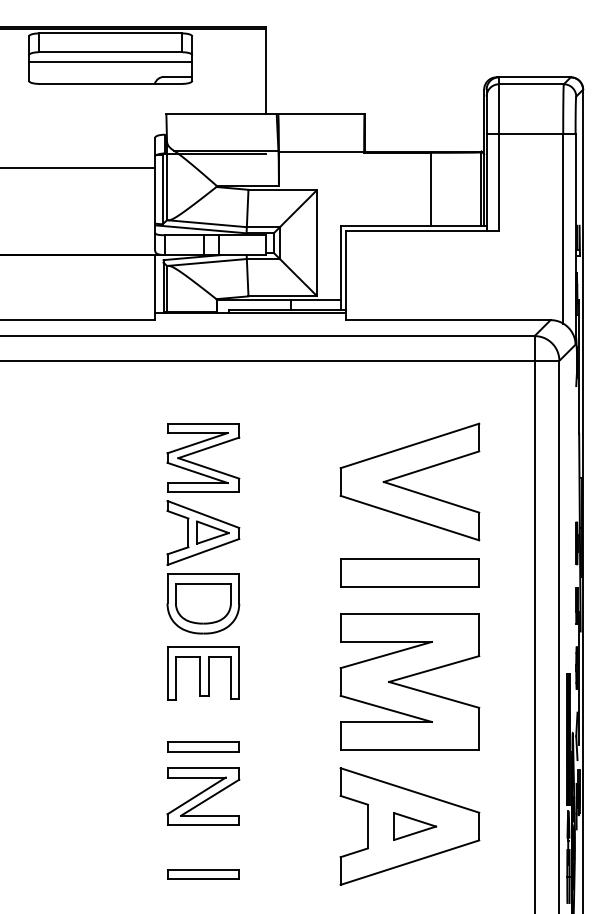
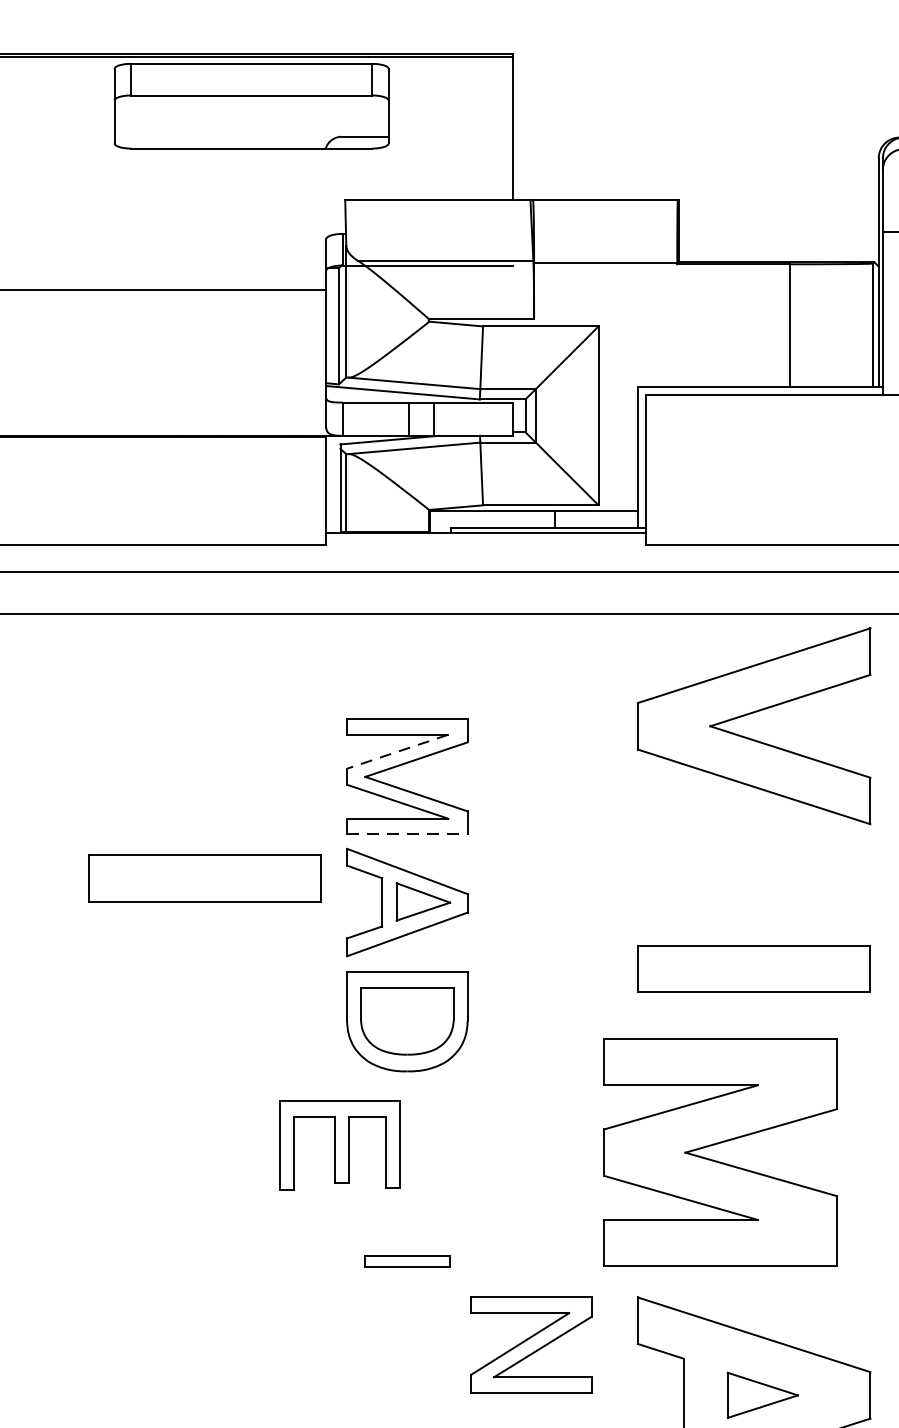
line: (110, 62) -> (251, 112), removed
line: (197, 443) -> (397, 752), solid -> dashed
part: (407, 475) -> (750, 715), moved
line: (203, 492) -> (407, 834), solid -> dashed
part: (82, 518) -> (204, 878), added
part: (203, 673) -> (340, 1145), moved
part: (409, 681) -> (719, 1151), moved
part: (203, 746) -> (407, 1260), size x0.7
part: (203, 796) -> (531, 1344), moved

